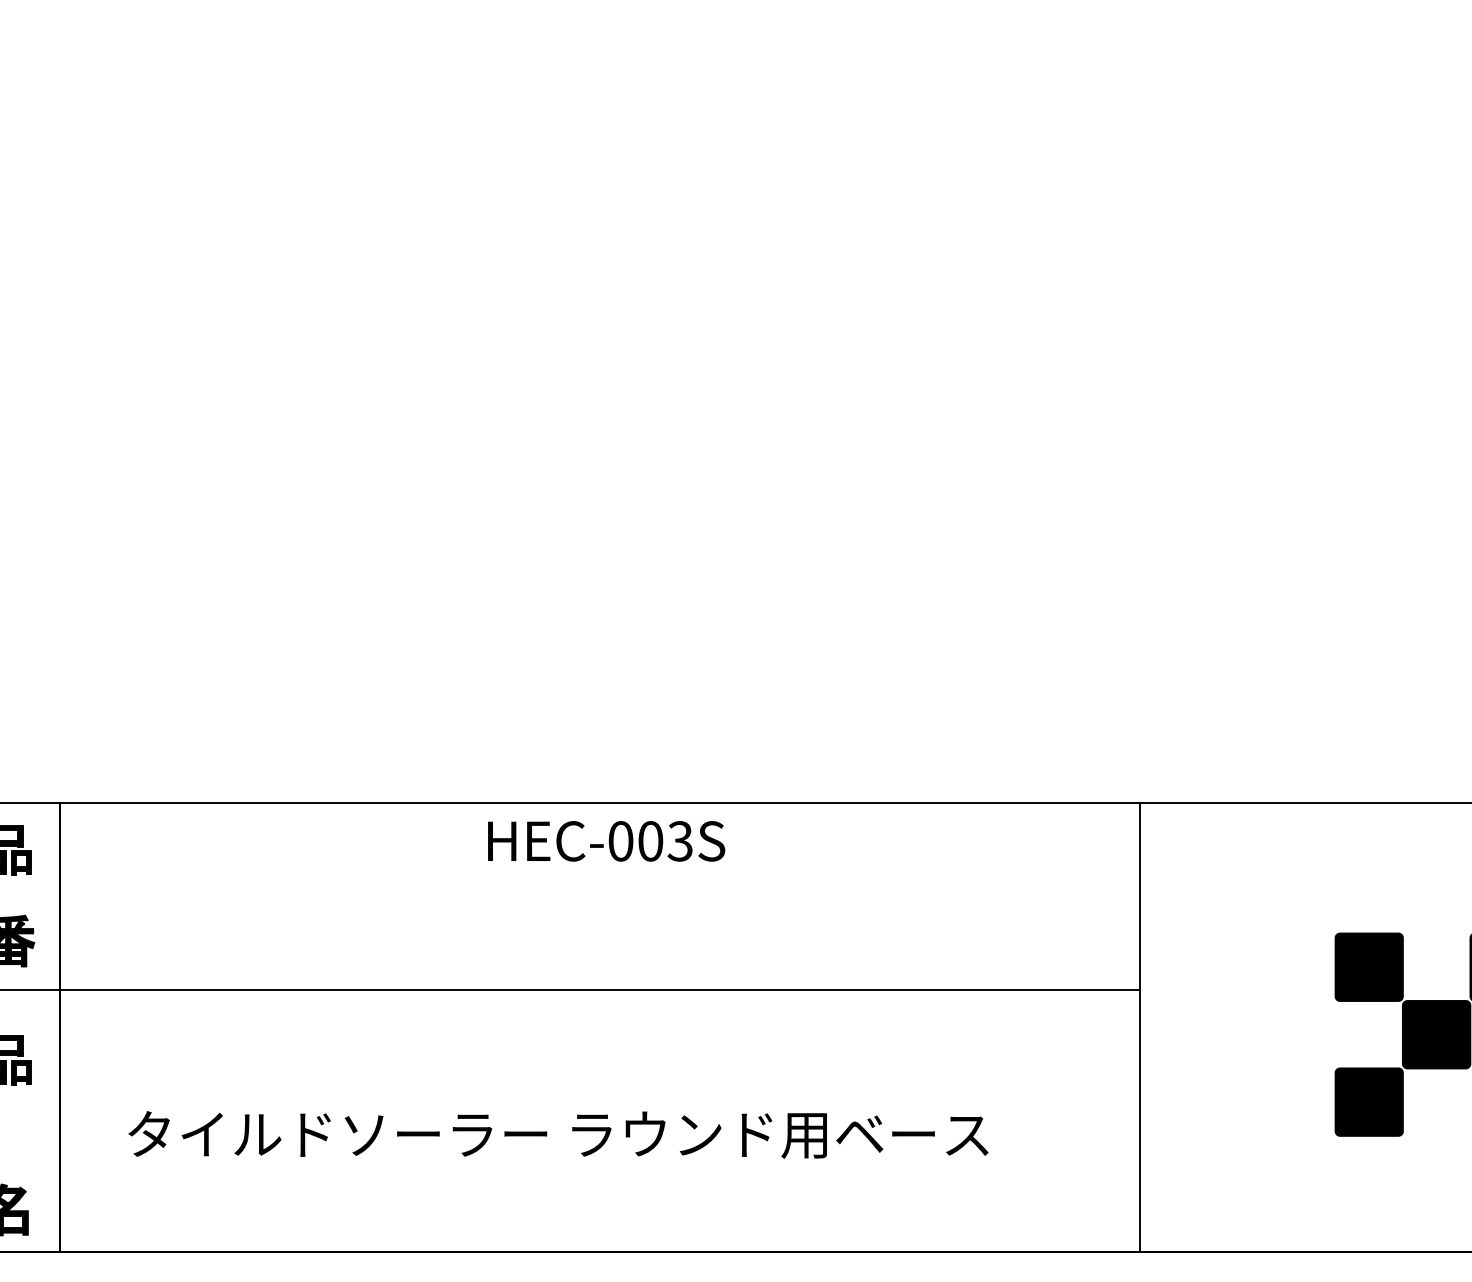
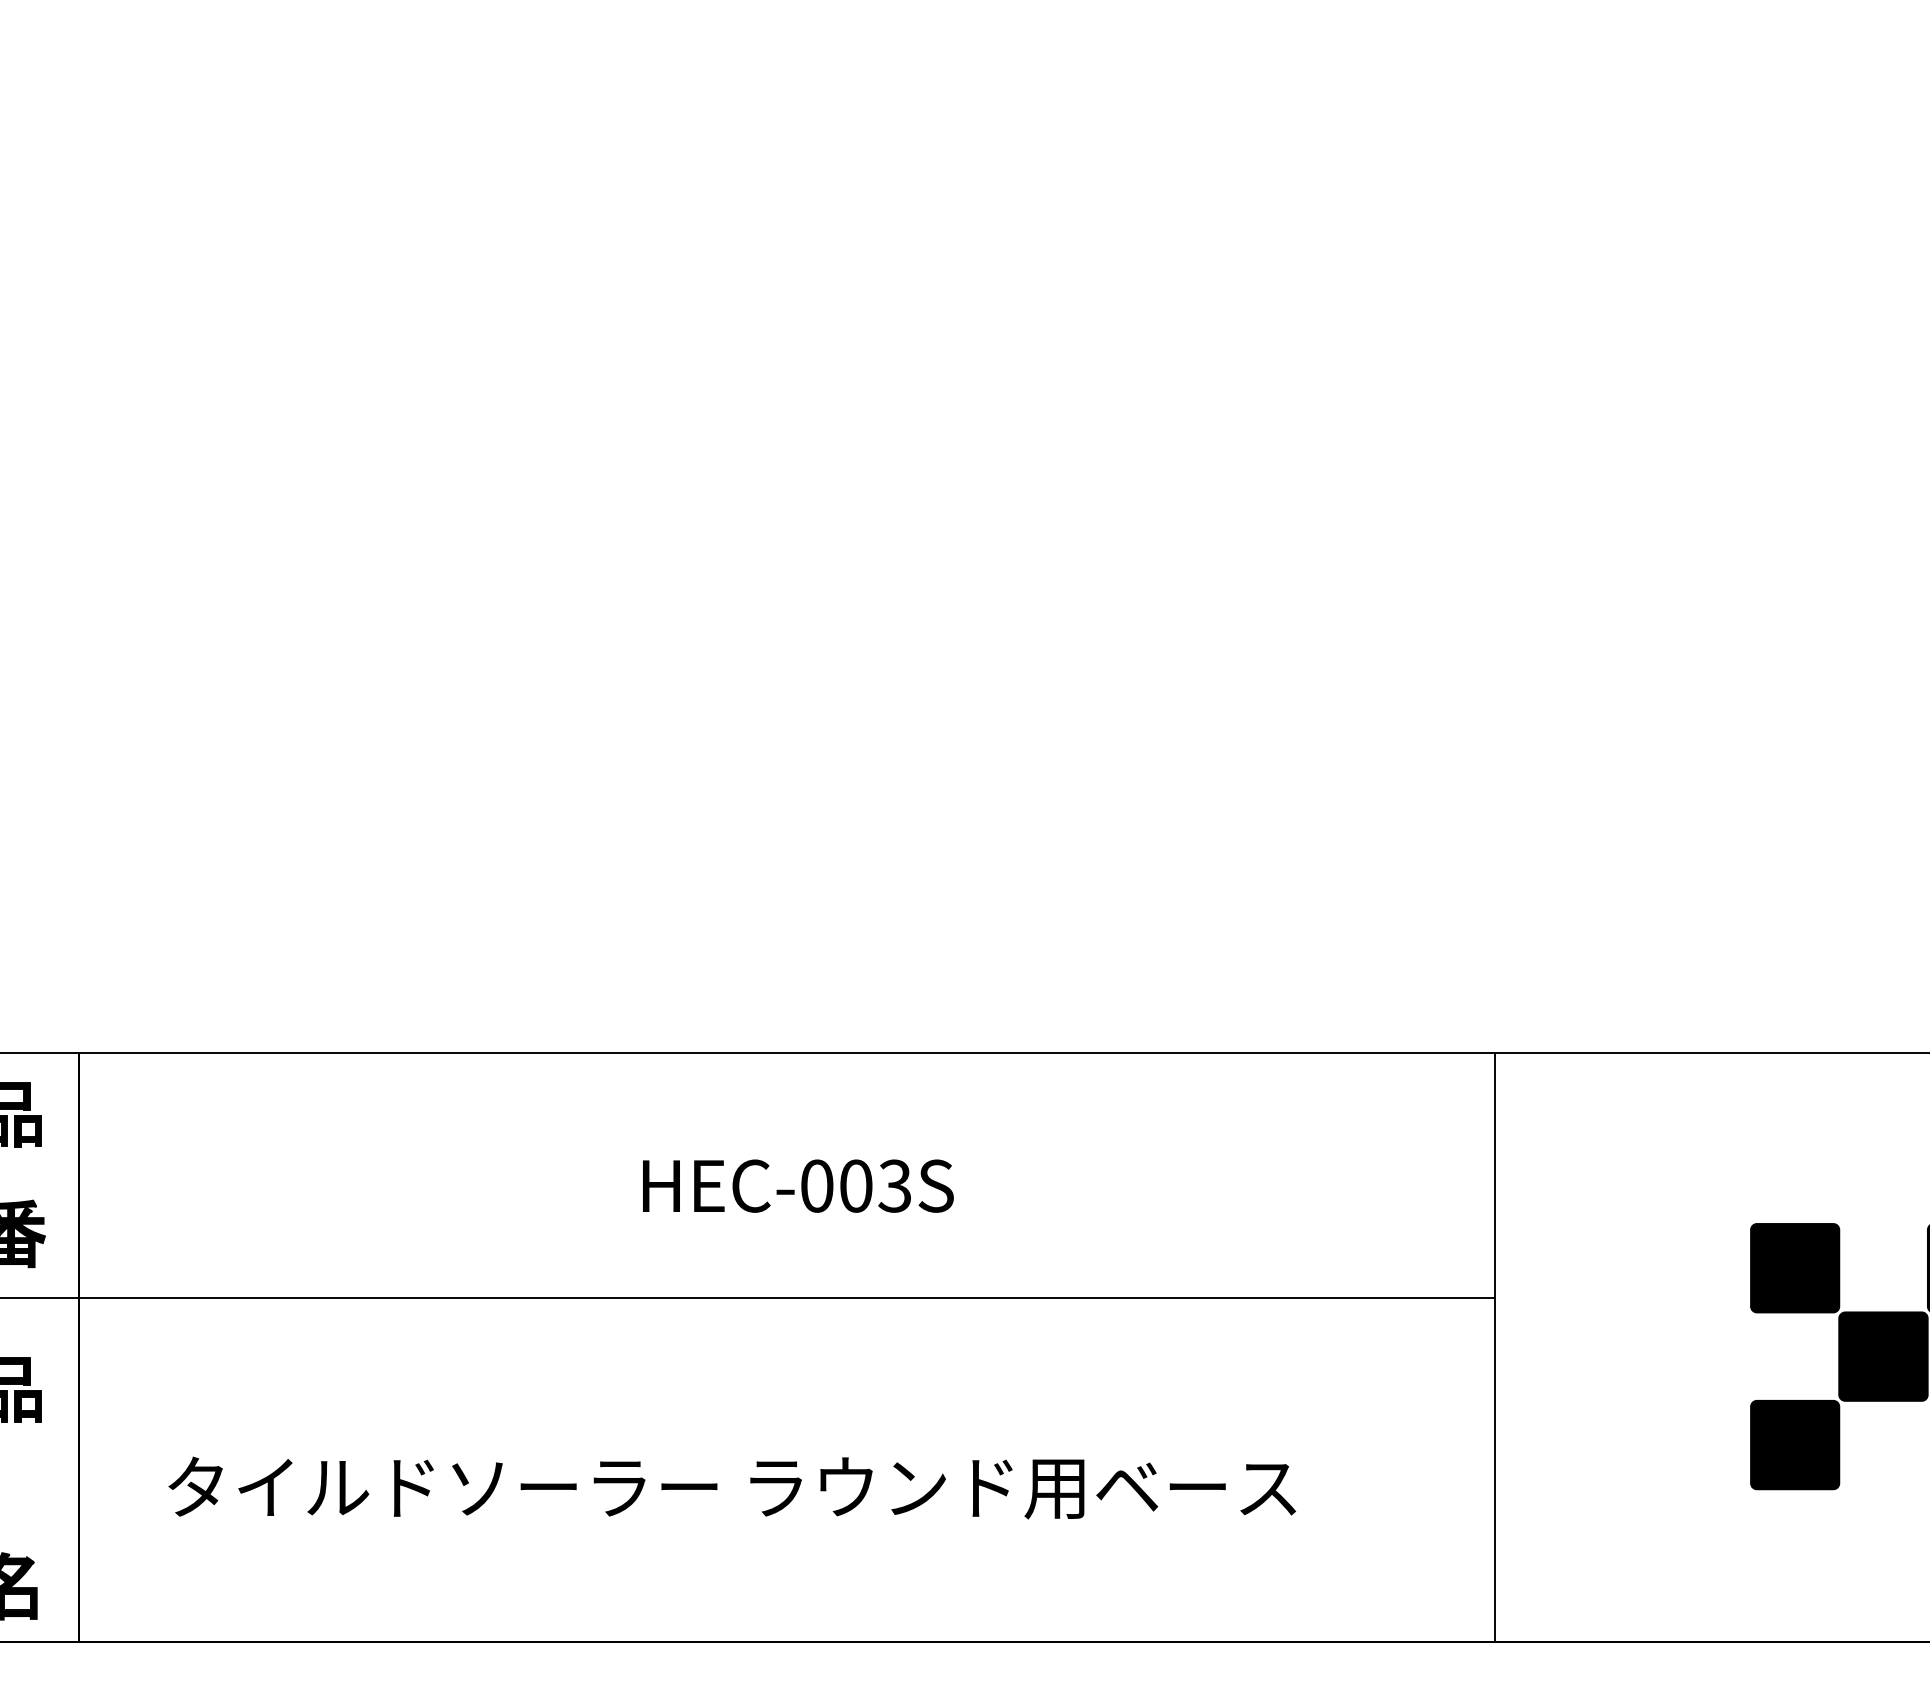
text: (606, 840) -> (798, 1185), moved

